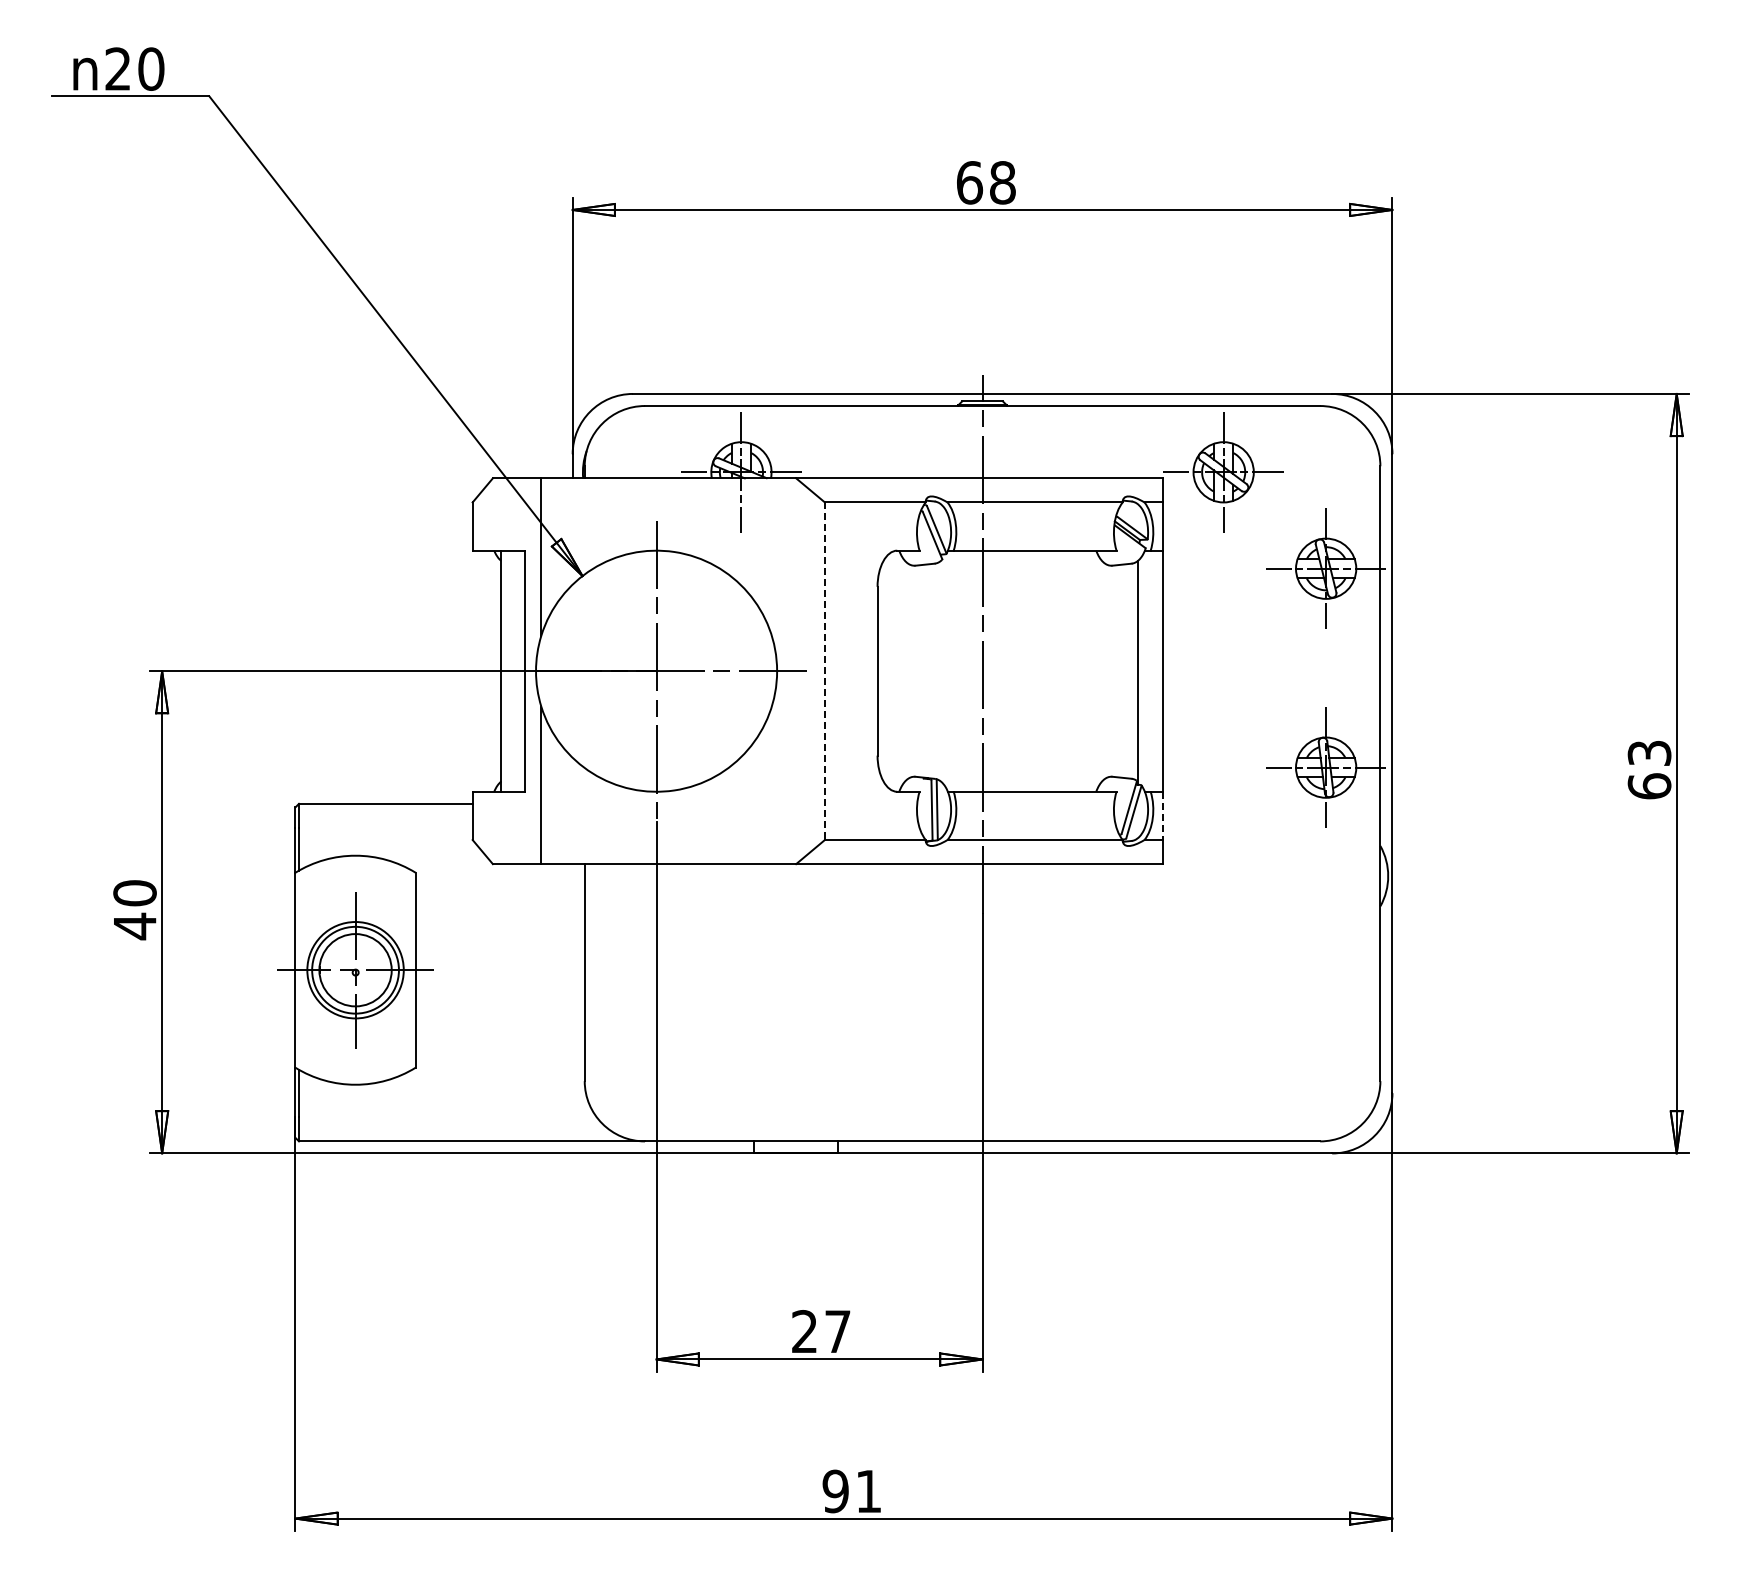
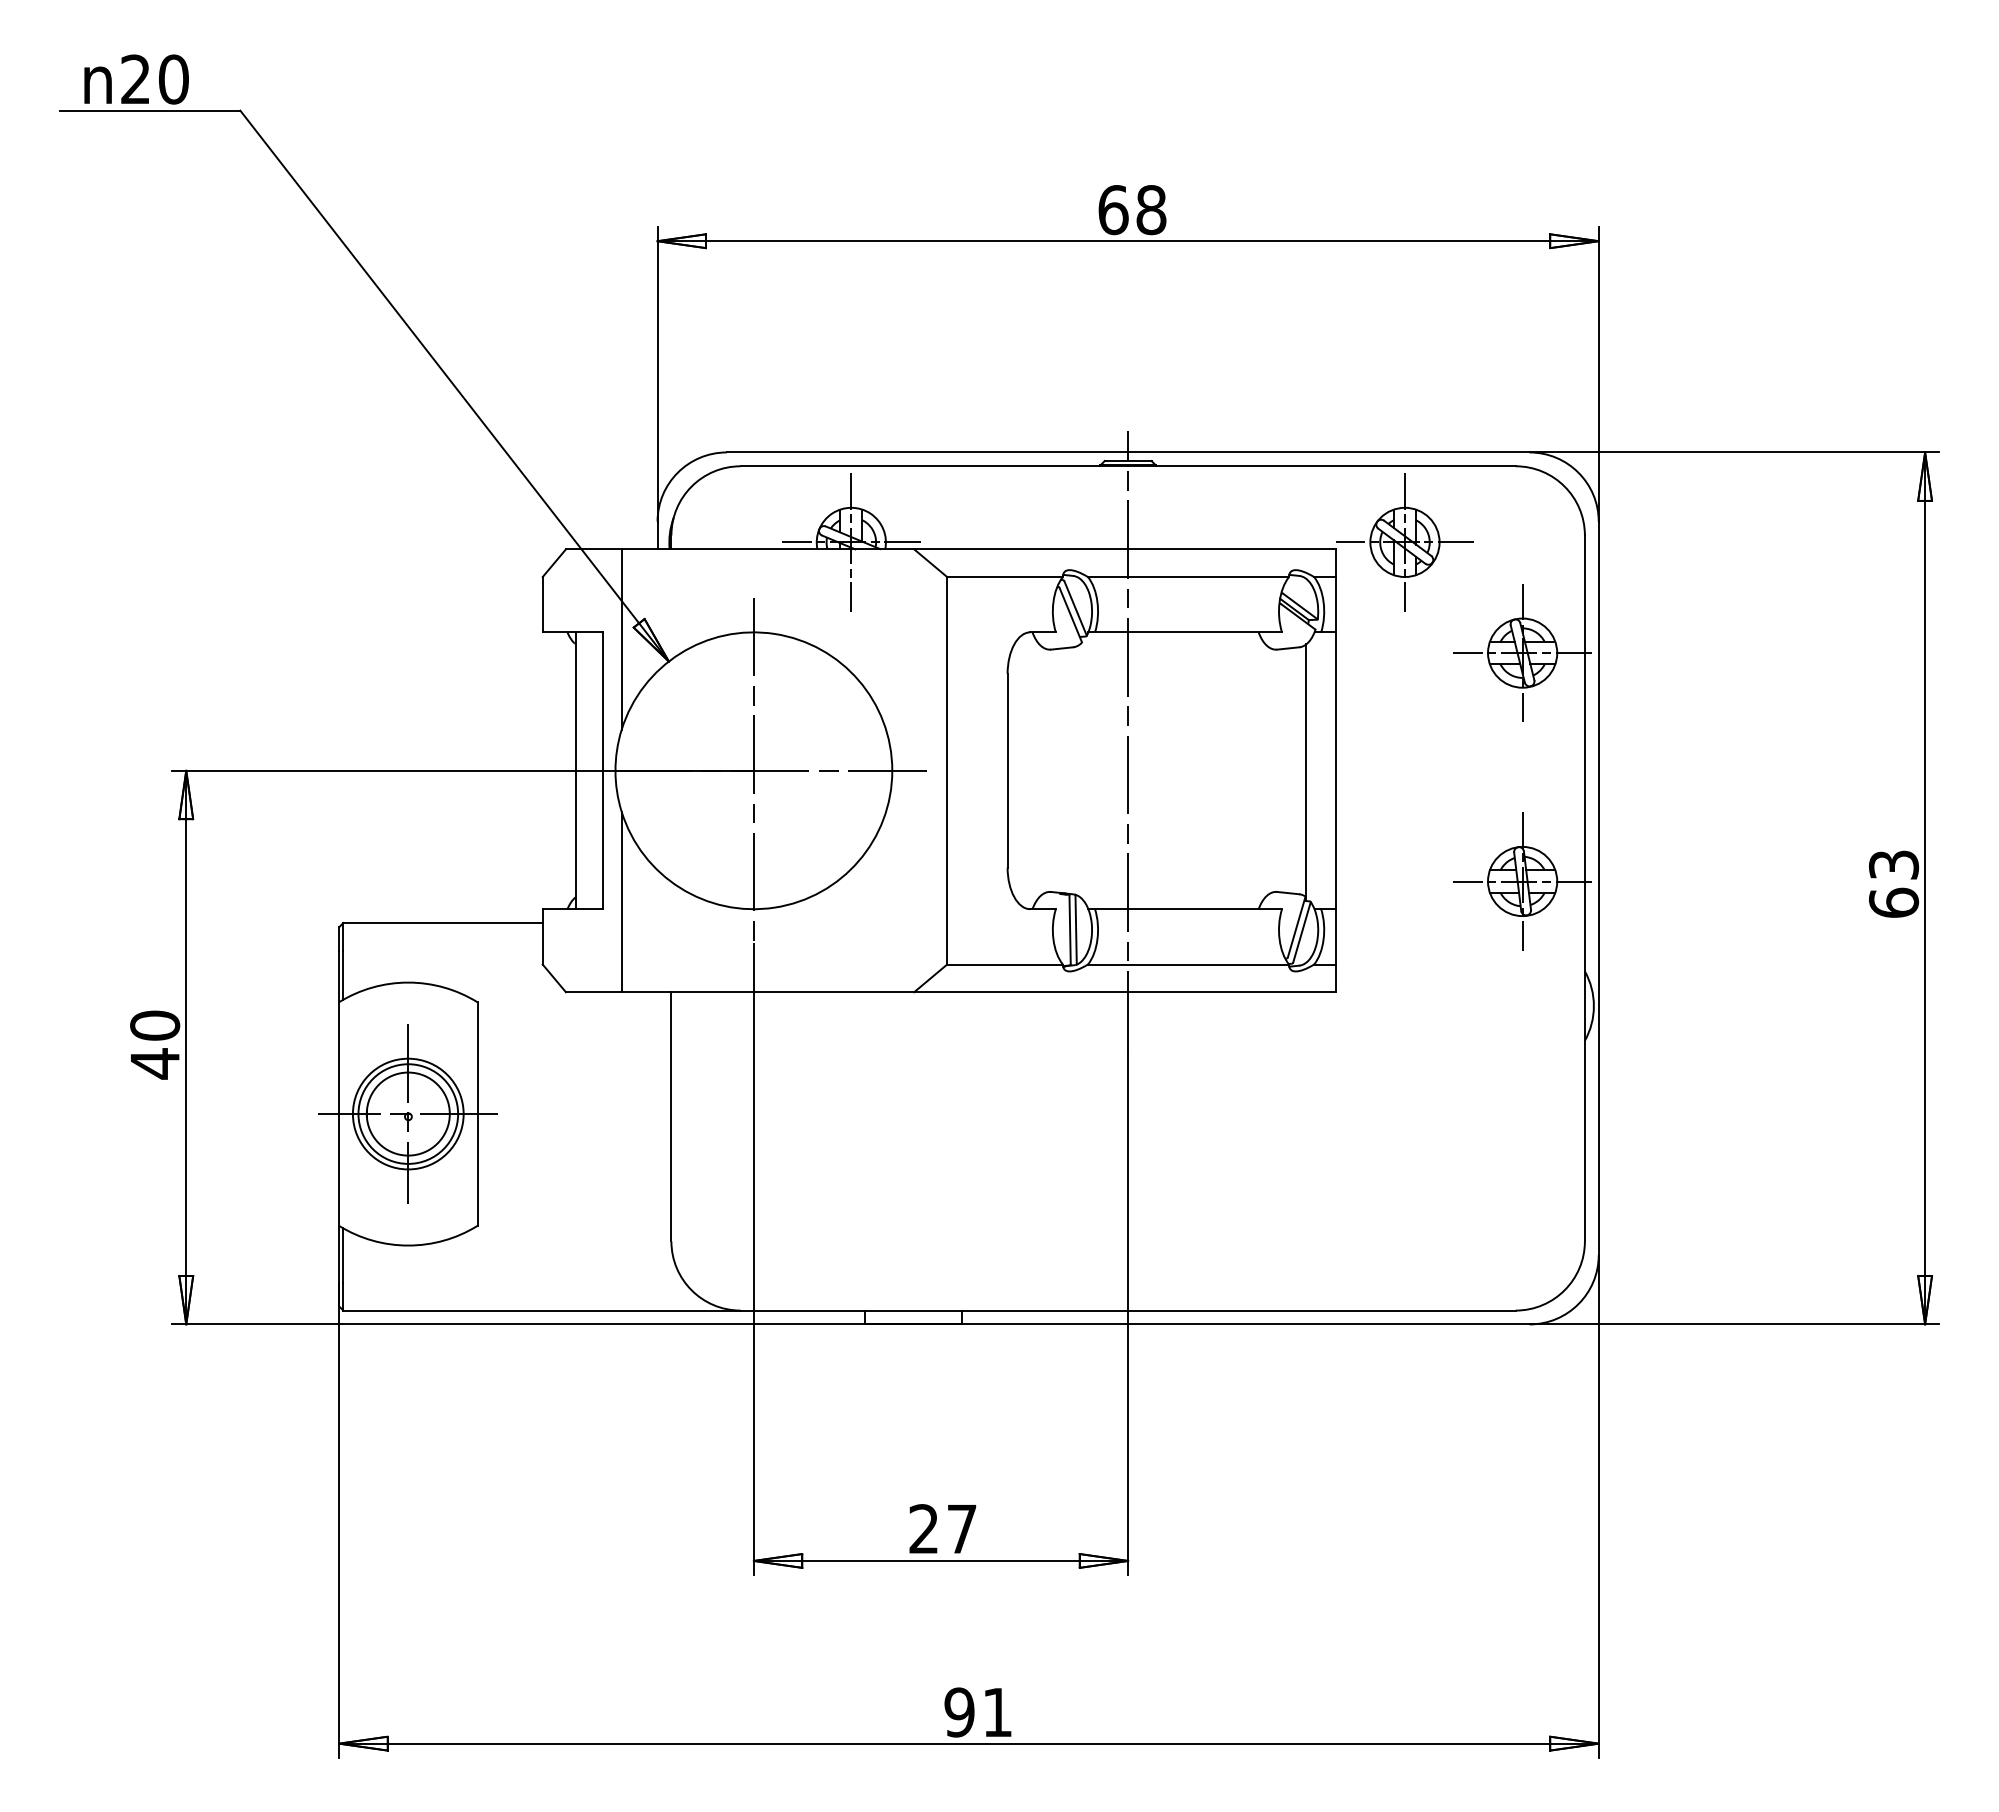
line: (824, 671) -> (946, 771), dashed -> solid
line: (1163, 816) -> (1335, 937), dashed -> solid

